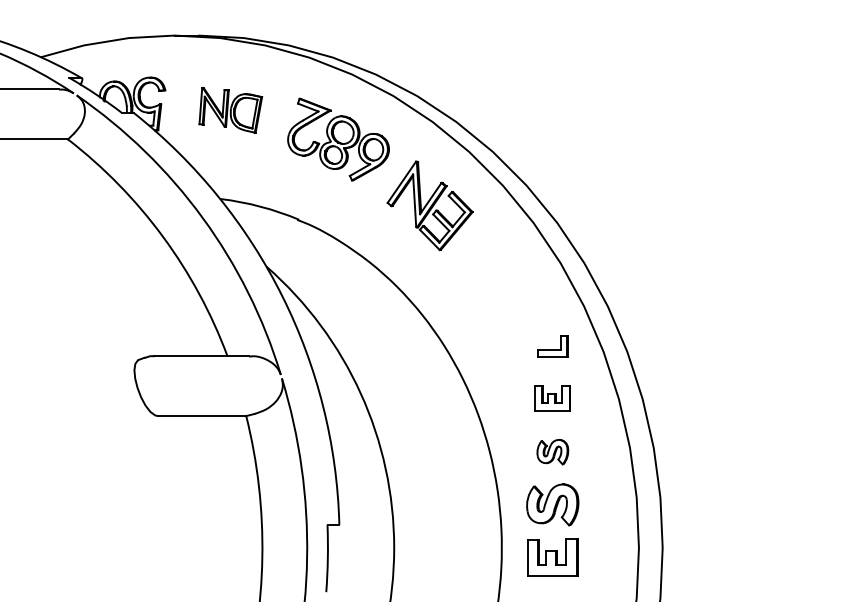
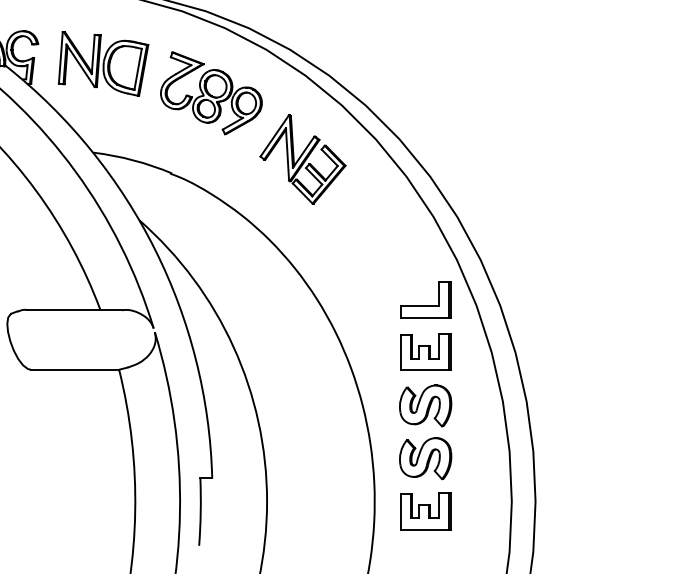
part: (230, 110) -> (103, 64), size x1.43
part: (552, 346) -> (425, 300), size x1.67
part: (552, 398) -> (425, 352), size x1.43
part: (552, 451) -> (425, 405), size x1.67

